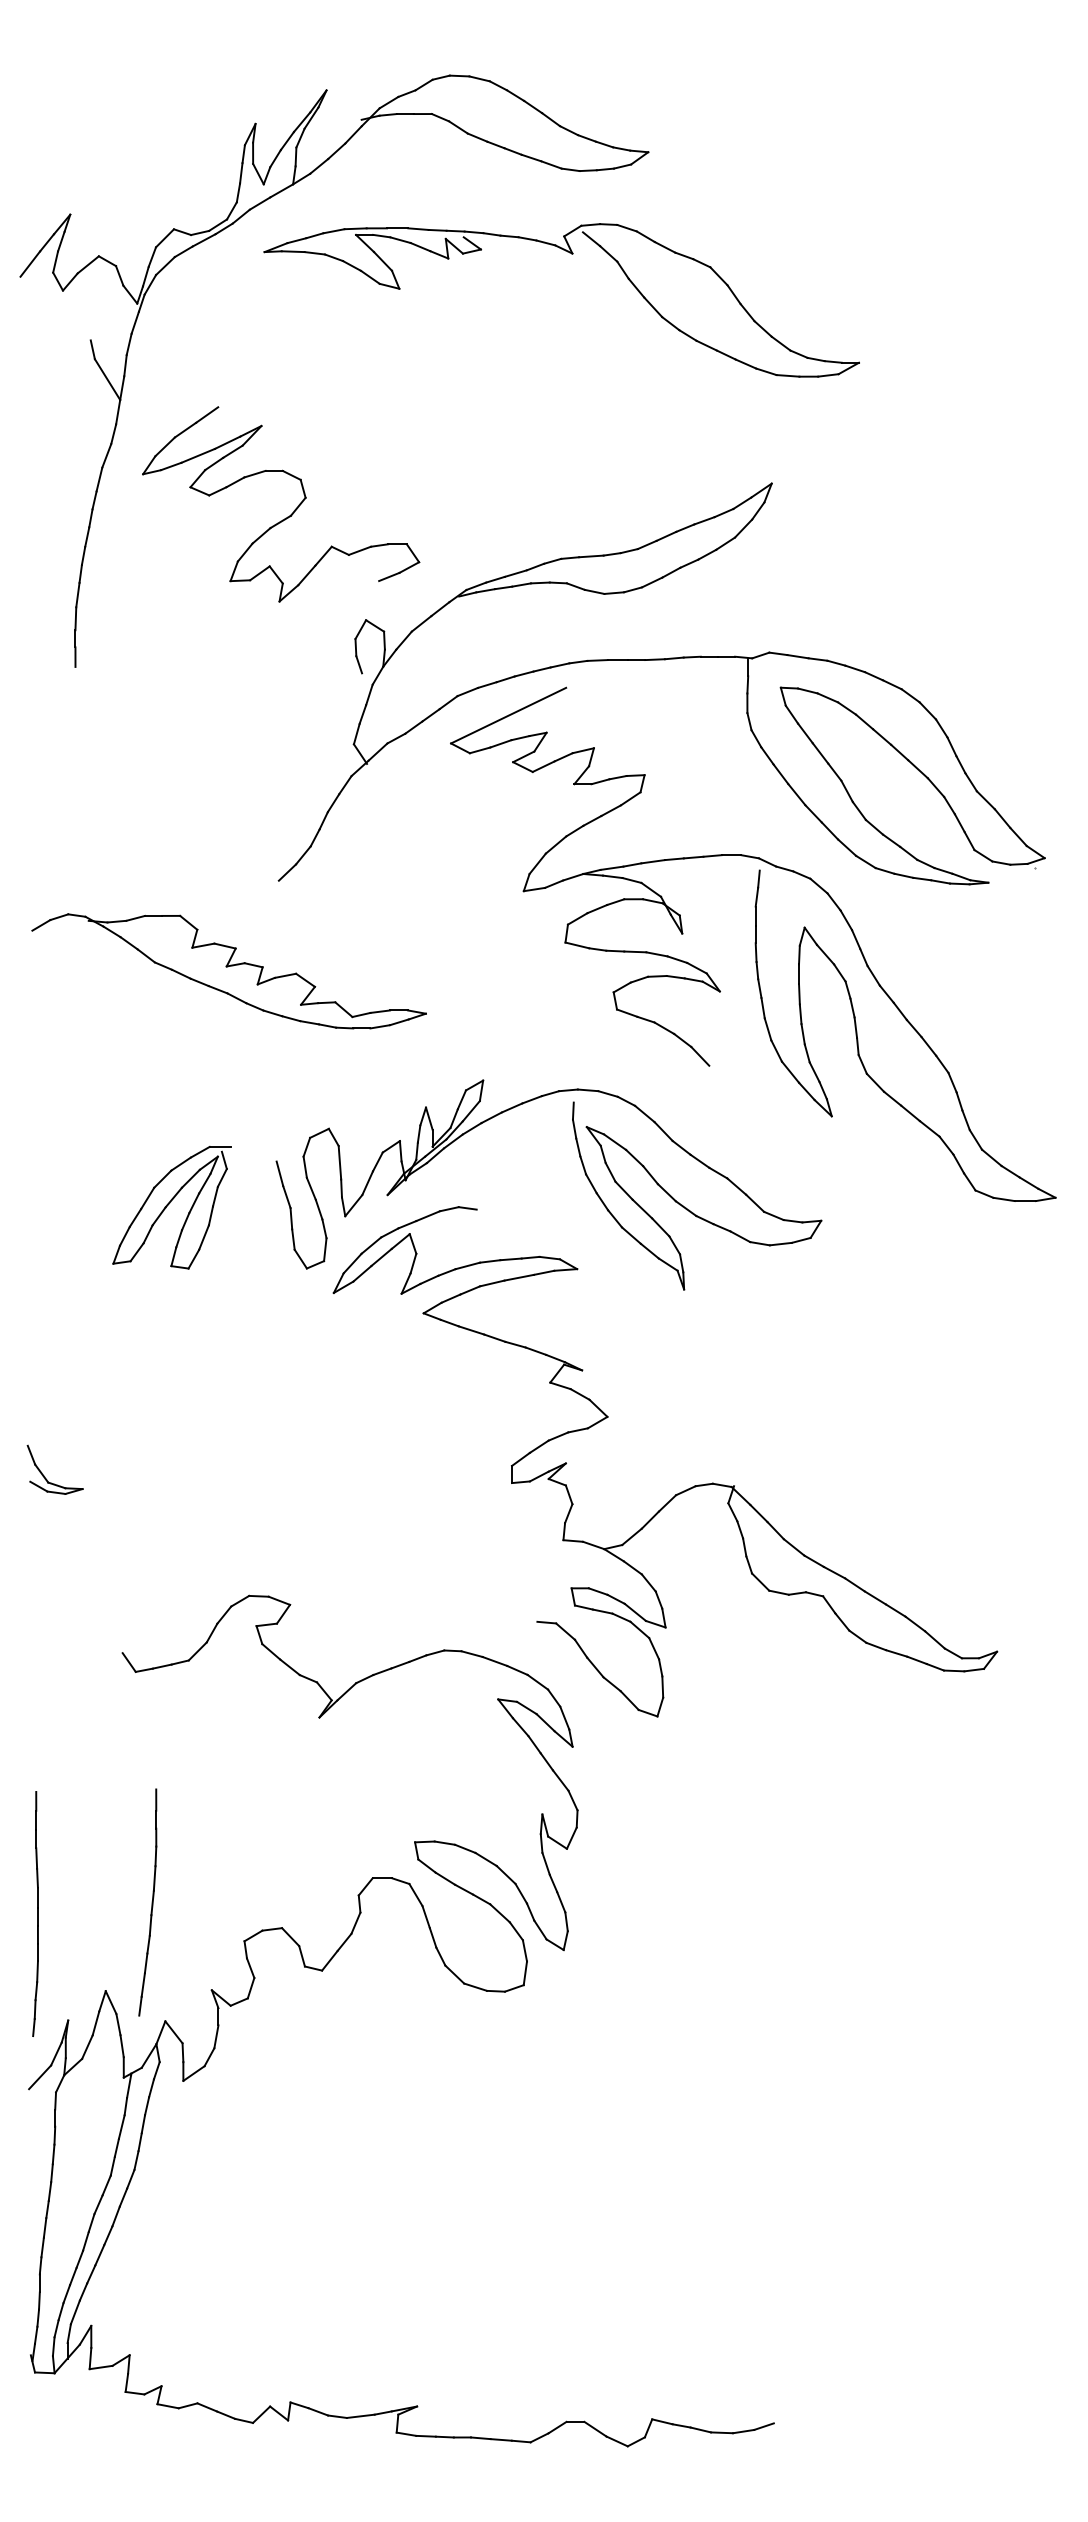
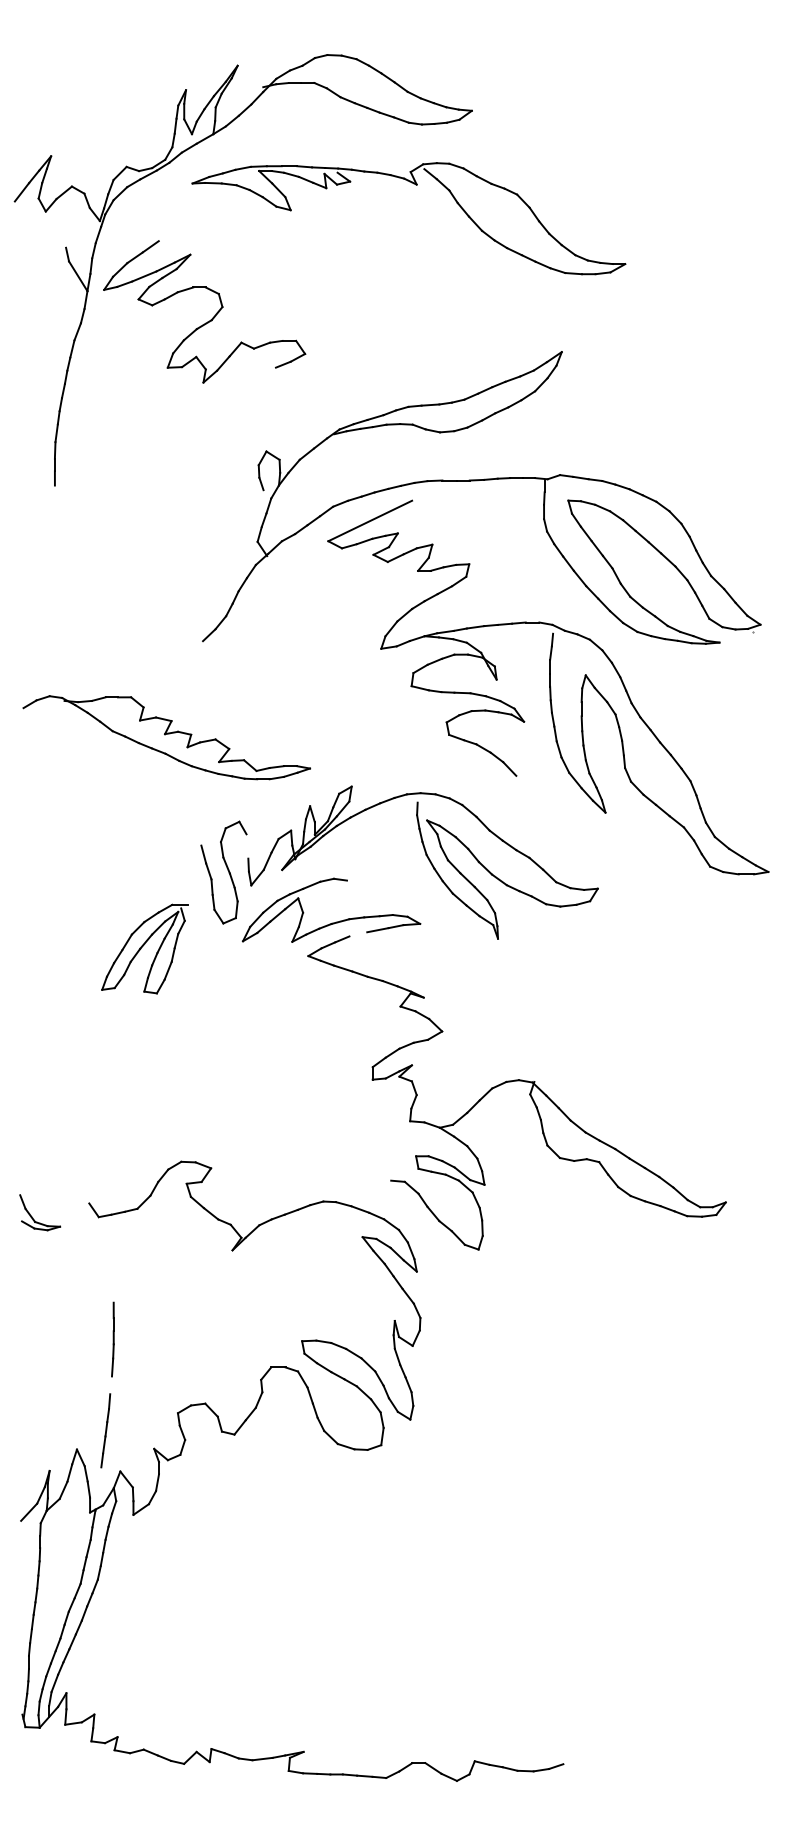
part: (287, 516) -> (209, 320), moved
part: (228, 971) -> (166, 737), moved
line: (339, 1162) -> (247, 846), removed
part: (171, 1207) -> (144, 948), moved
line: (492, 1283) -> (358, 934), removed
part: (44, 1475) -> (32, 1216), moved
line: (152, 1902) -> (110, 1385), removed
part: (35, 1913) -> (25, 1393), removed

